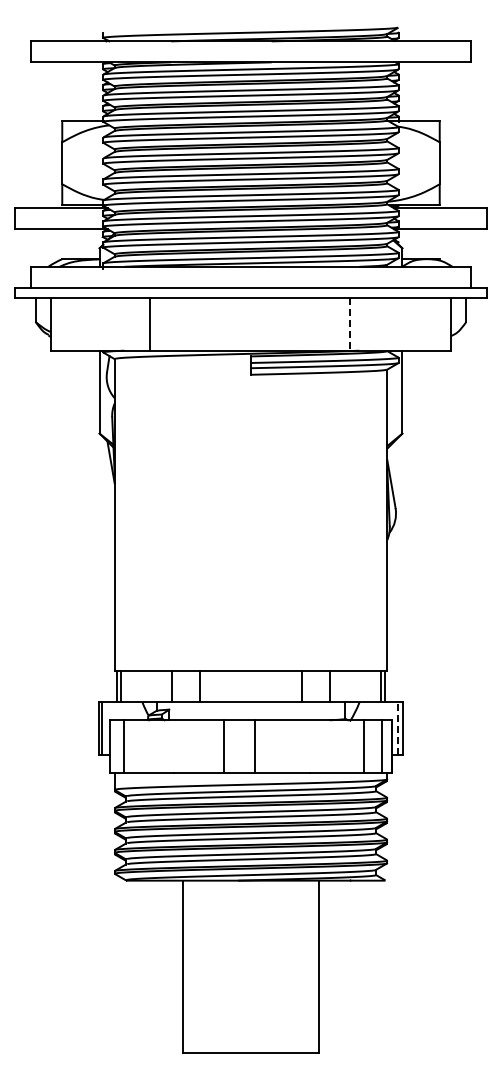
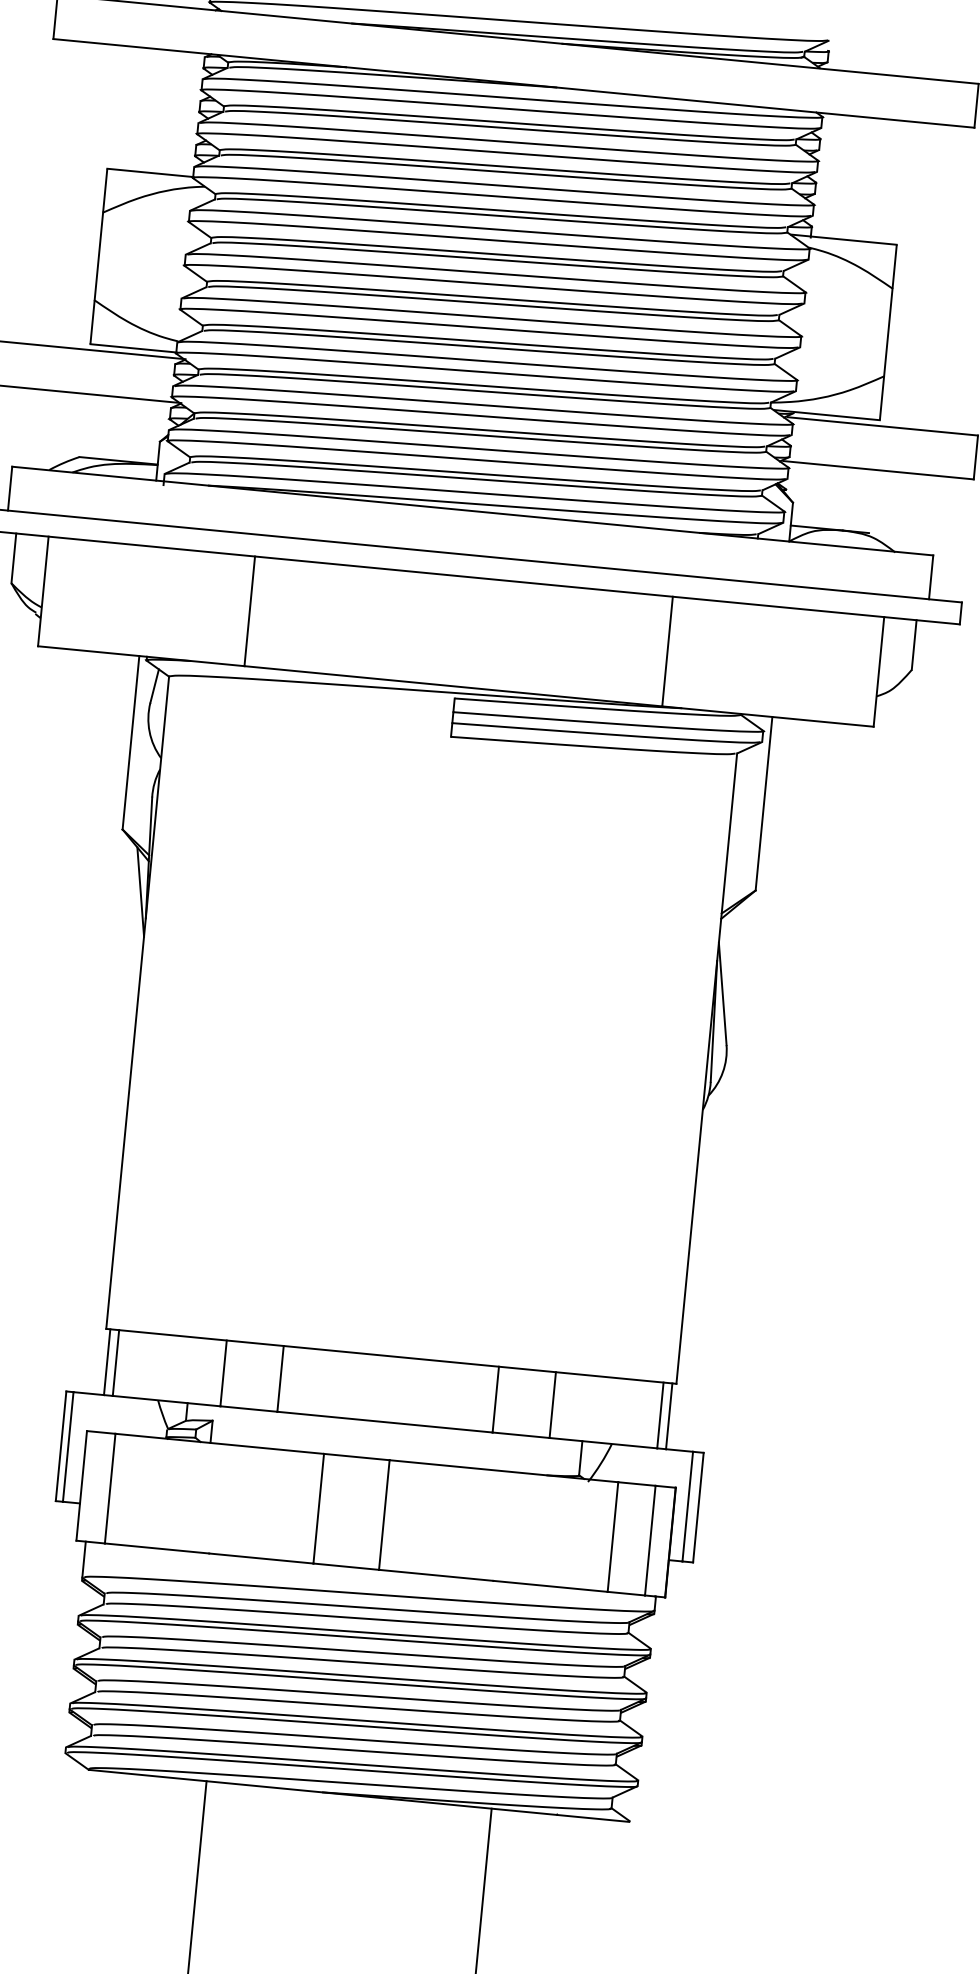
line: (349, 324) -> (667, 651), dashed -> solid
line: (398, 728) -> (688, 1506), dashed -> solid

